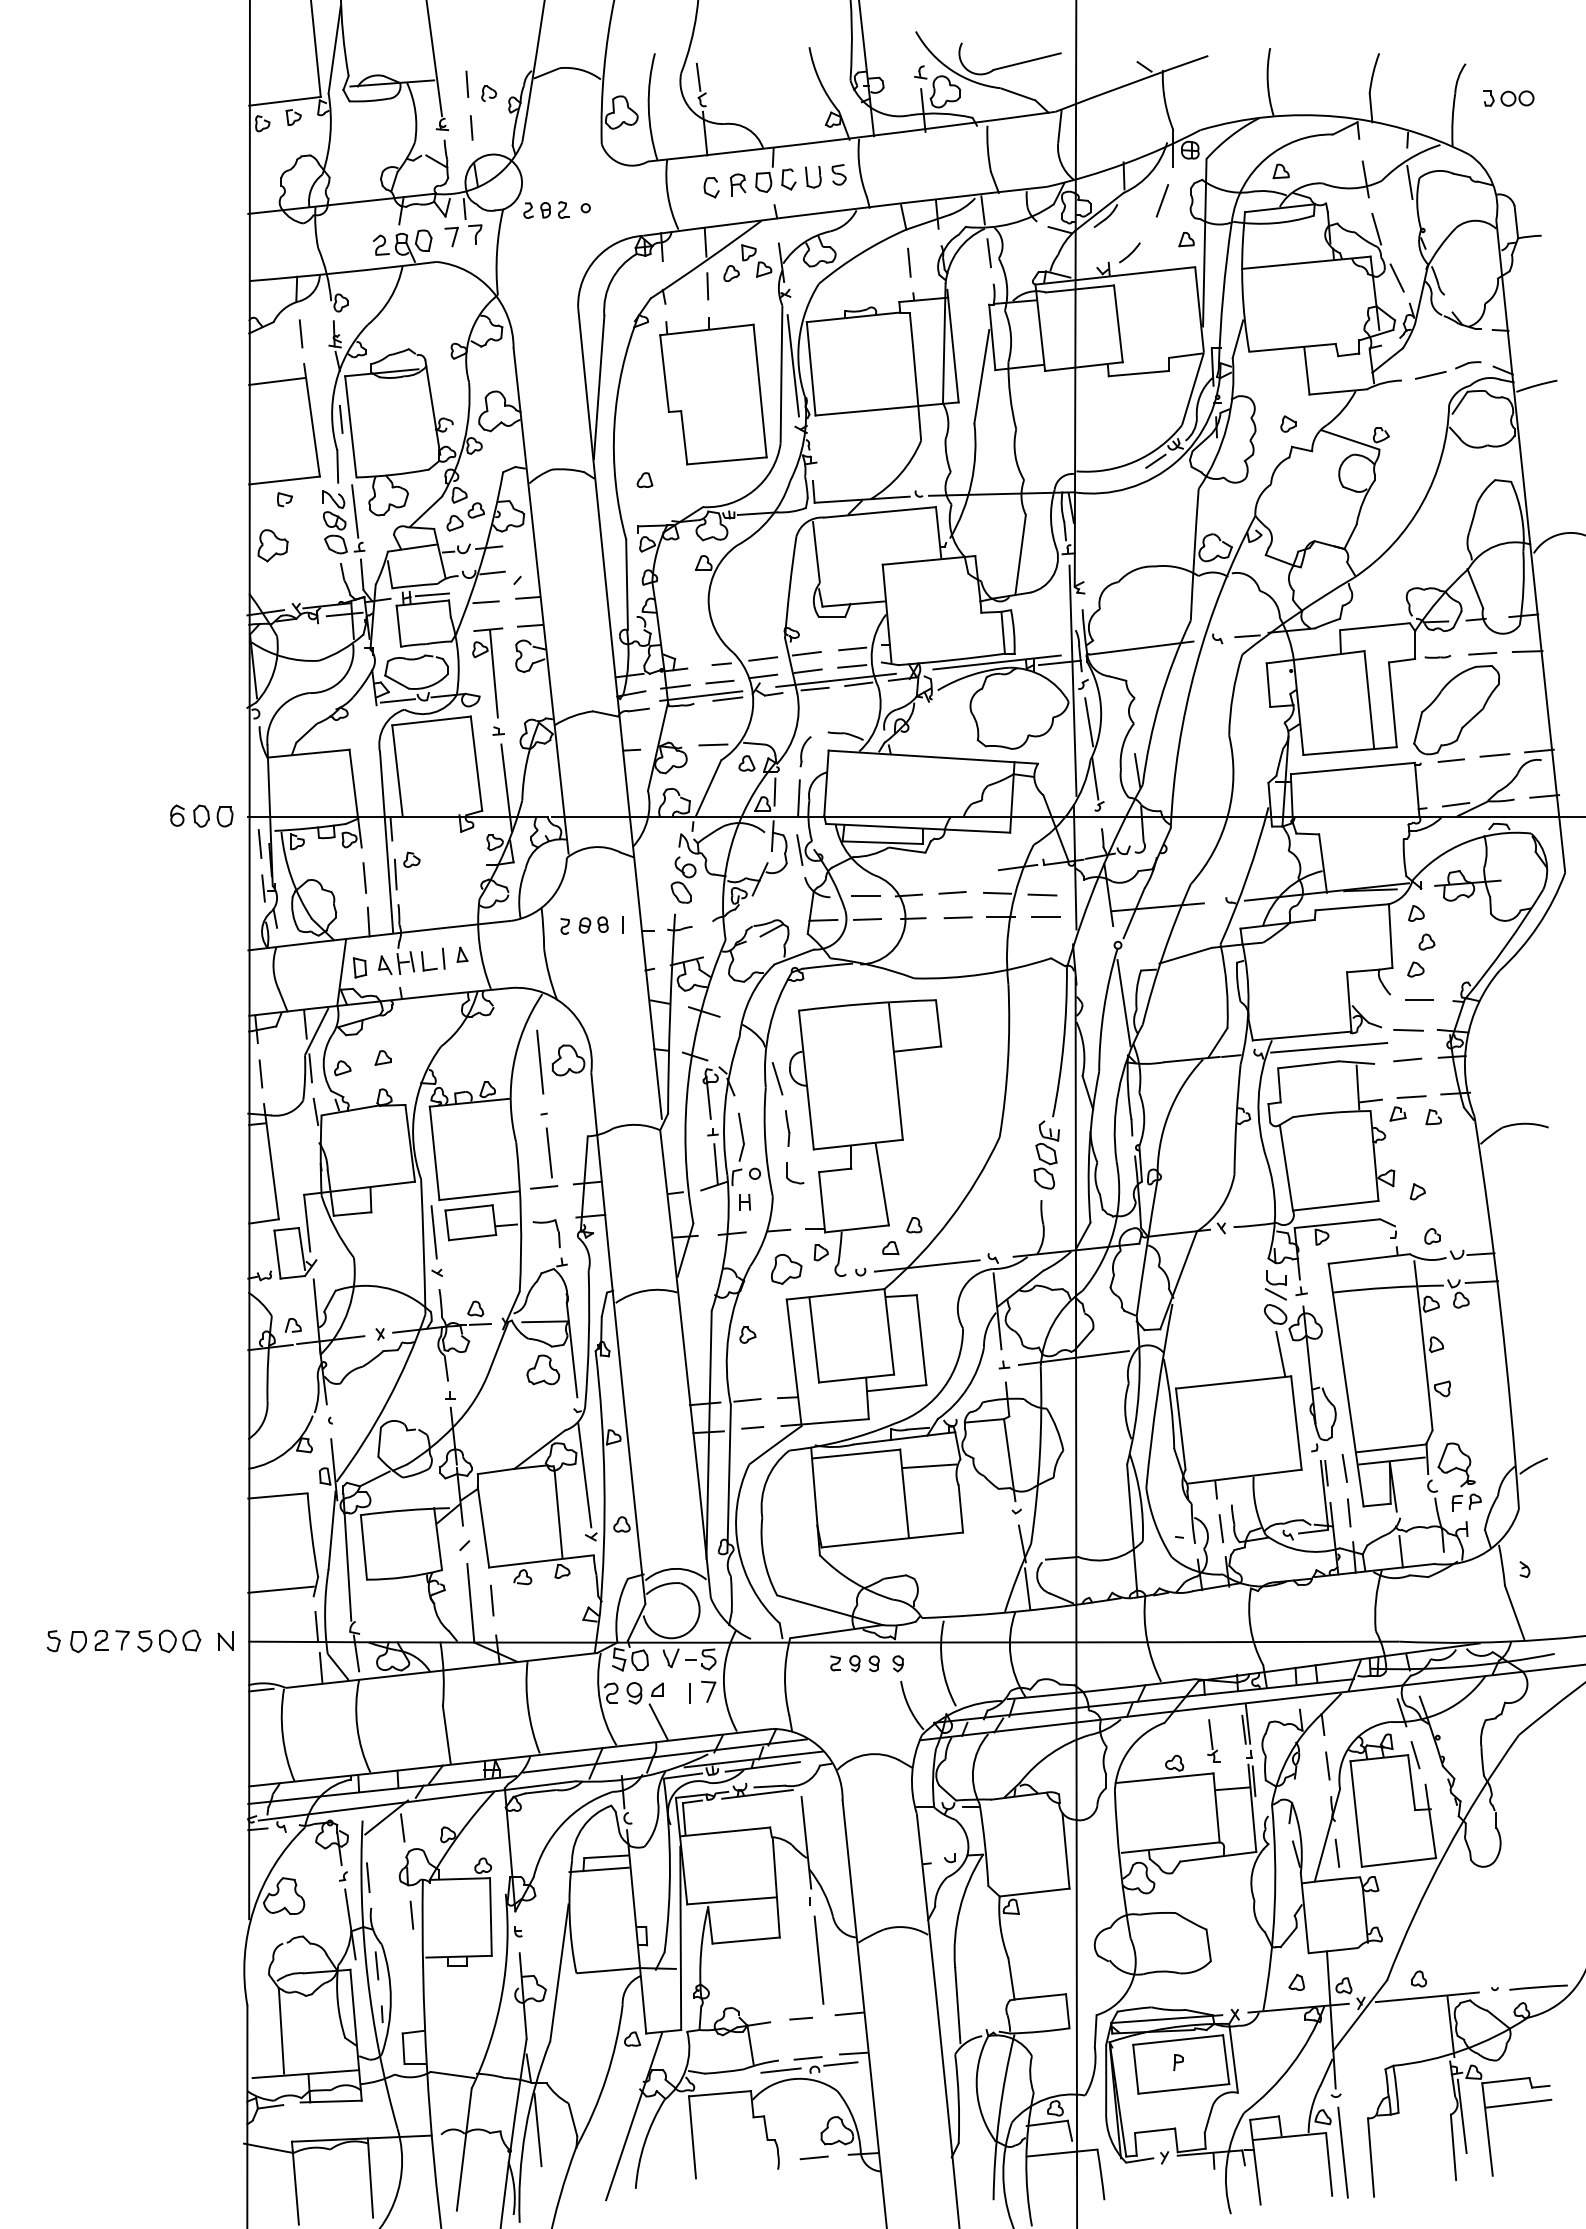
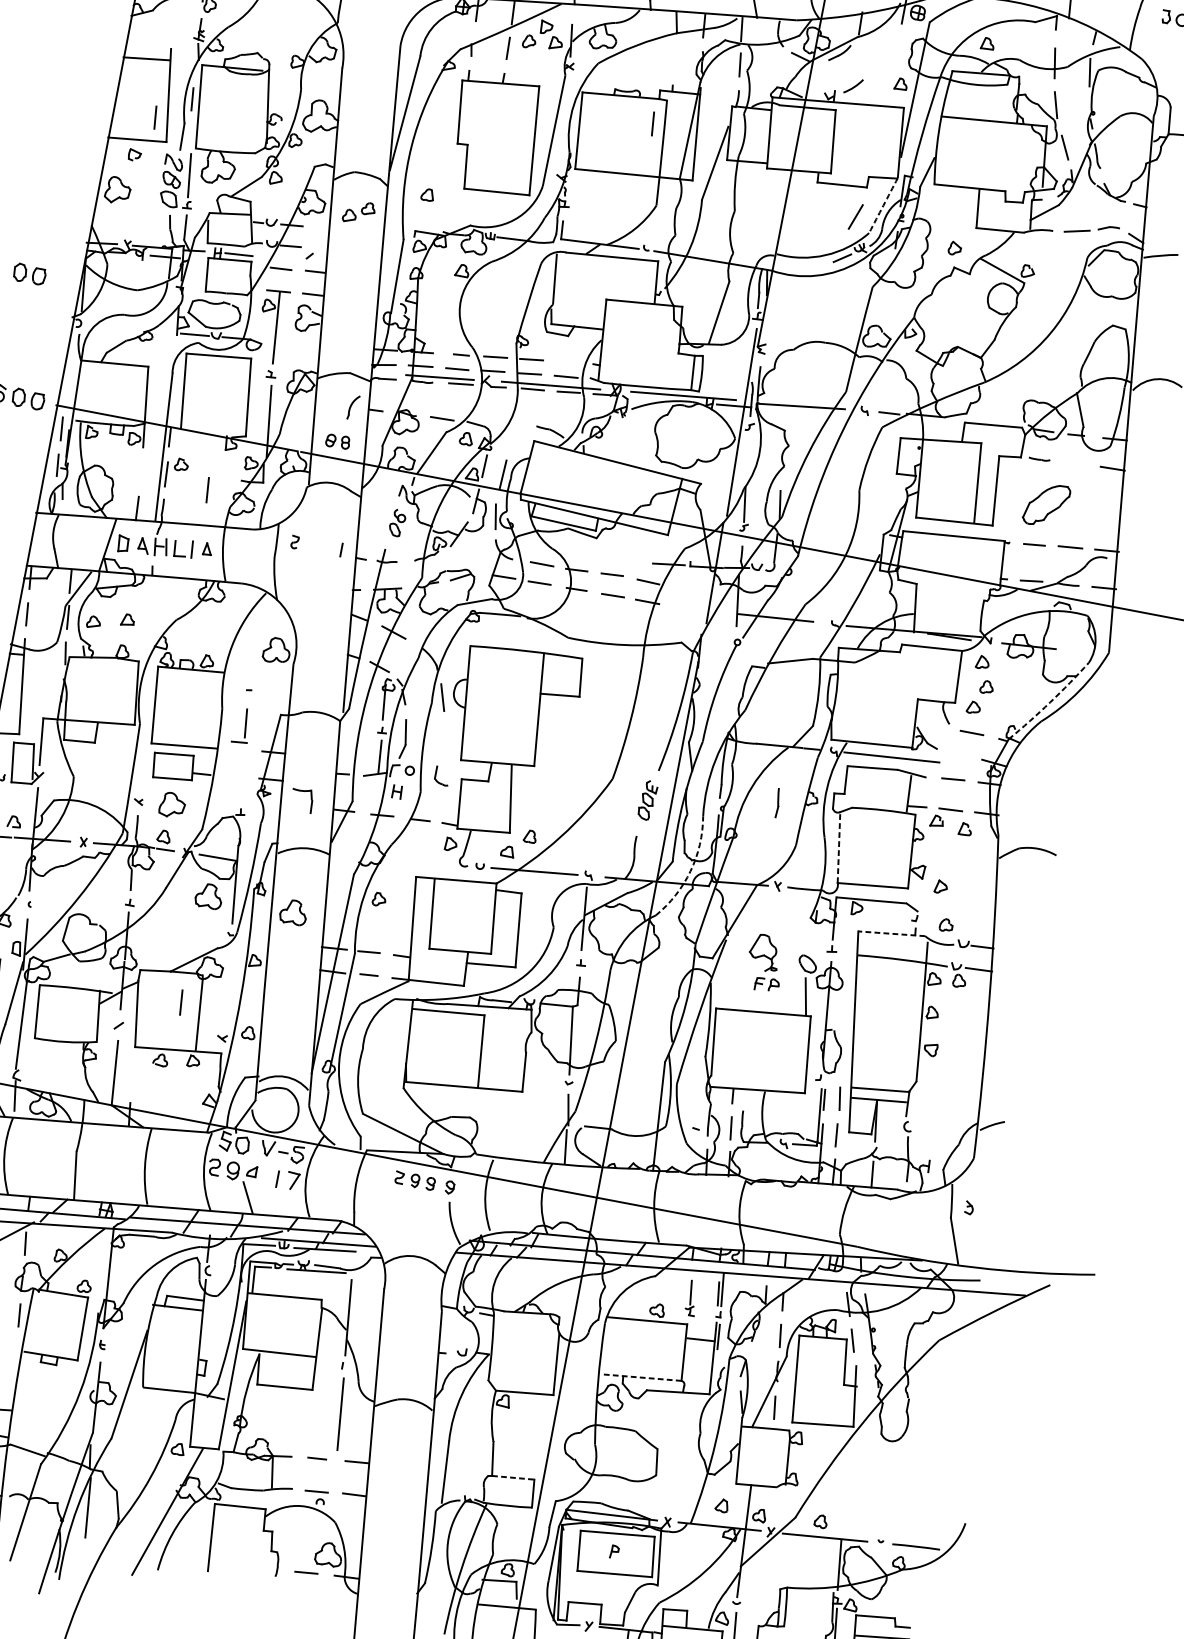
line: (1162, 200) -> (855, 216), moved
line: (909, 262) -> (653, 123), moved
line: (300, 333) -> (155, 117), moved
line: (792, 365) -> (564, 125), removed
arc: (1192, 388) -> (883, 205), solid -> dashed
part: (465, 516) -> (359, 212), moved
line: (852, 648) -> (569, 362), removed
line: (1482, 653) -> (1076, 463), removed
part: (186, 665) -> (29, 273), added
part: (1456, 710) -> (1046, 505), size x0.6
line: (1089, 722) -> (748, 458), removed
part: (805, 751) -> (353, 407), moved
line: (364, 877) -> (207, 489), moved
part: (683, 879) -> (397, 522), size x0.7
line: (1042, 894) -> (684, 589), removed
line: (1045, 917) -> (683, 608), removed
part: (593, 924) -> (337, 441), moved
arc: (1506, 945) -> (1050, 702), solid -> dashed
line: (1123, 1003) -> (733, 690), removed
line: (1408, 1029) -> (958, 754), removed
line: (540, 1061) -> (254, 647), removed
part: (787, 1128) -> (777, 803), moved
part: (1046, 1154) -> (647, 799), size x0.7
part: (544, 1158) -> (242, 726), size x0.7
line: (1286, 1167) -> (839, 847), solid -> dashed
part: (546, 1223) -> (303, 791), moved
arc: (1114, 1230) -> (690, 871), solid -> dashed
line: (433, 1232) -> (141, 768), removed
line: (1369, 1258) -> (892, 933), solid -> dashed
part: (786, 1269) -> (172, 805), moved
part: (1275, 1285) -> (812, 940), removed
line: (1073, 1358) -> (638, 968), removed
part: (648, 1369) -> (294, 912), added
line: (929, 1466) -> (505, 1033), removed
line: (584, 1474) -> (226, 986), removed
part: (1459, 1476) -> (765, 962), moved
line: (492, 1600) -> (181, 1002), moved
line: (1170, 1847) -> (641, 1377), solid -> dashed
line: (1040, 1996) -> (513, 1477), solid -> dashed
line: (840, 2063) -> (342, 1500), removed
line: (780, 2070) -> (292, 1497), removed

